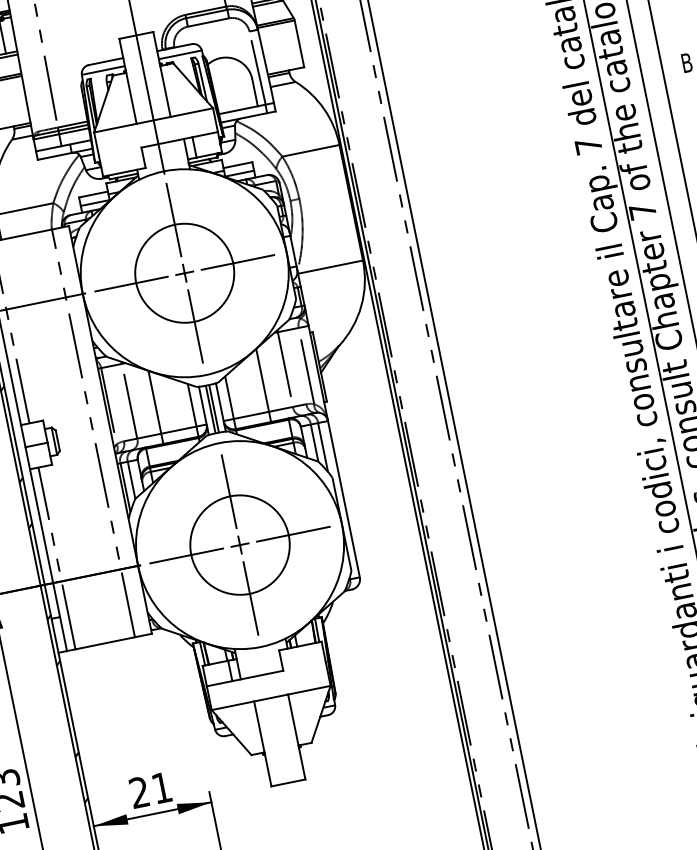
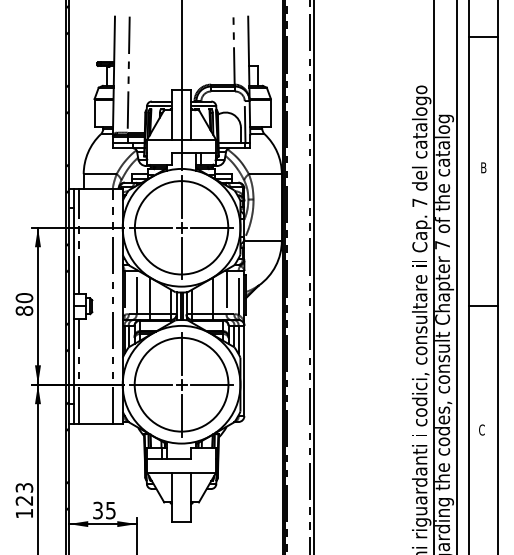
circle: (184, 272) -> (181, 227), size x1.67
circle: (239, 544) -> (181, 384), size x1.67
text: (150, 790) -> (104, 510), 21 -> 35

